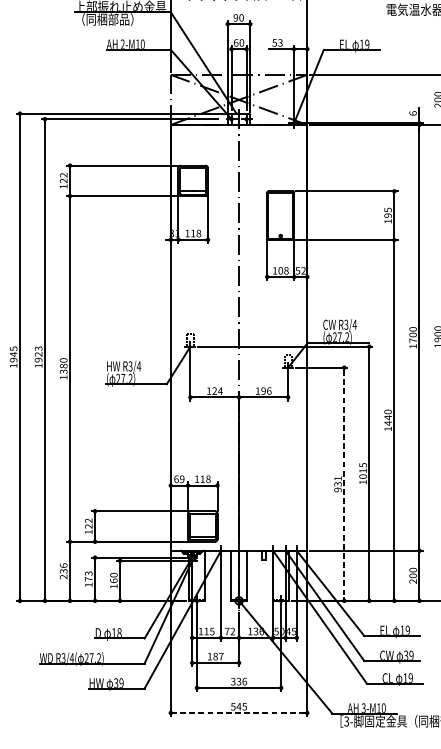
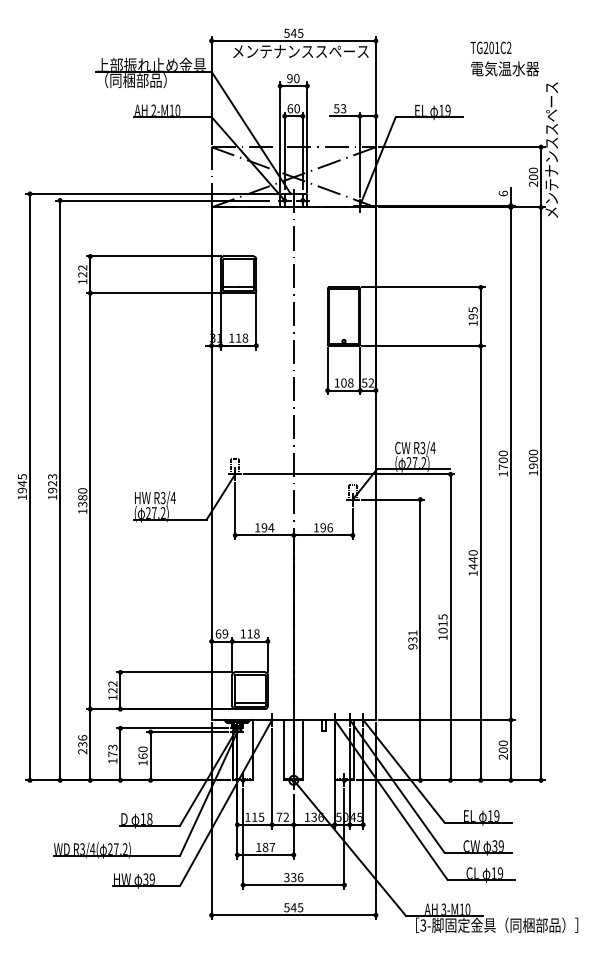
text: (214, 390) -> (264, 527), 124 -> 194
line: (344, 484) -> (420, 640), dashed -> solid
line: (238, 713) -> (293, 915), dashed -> solid

